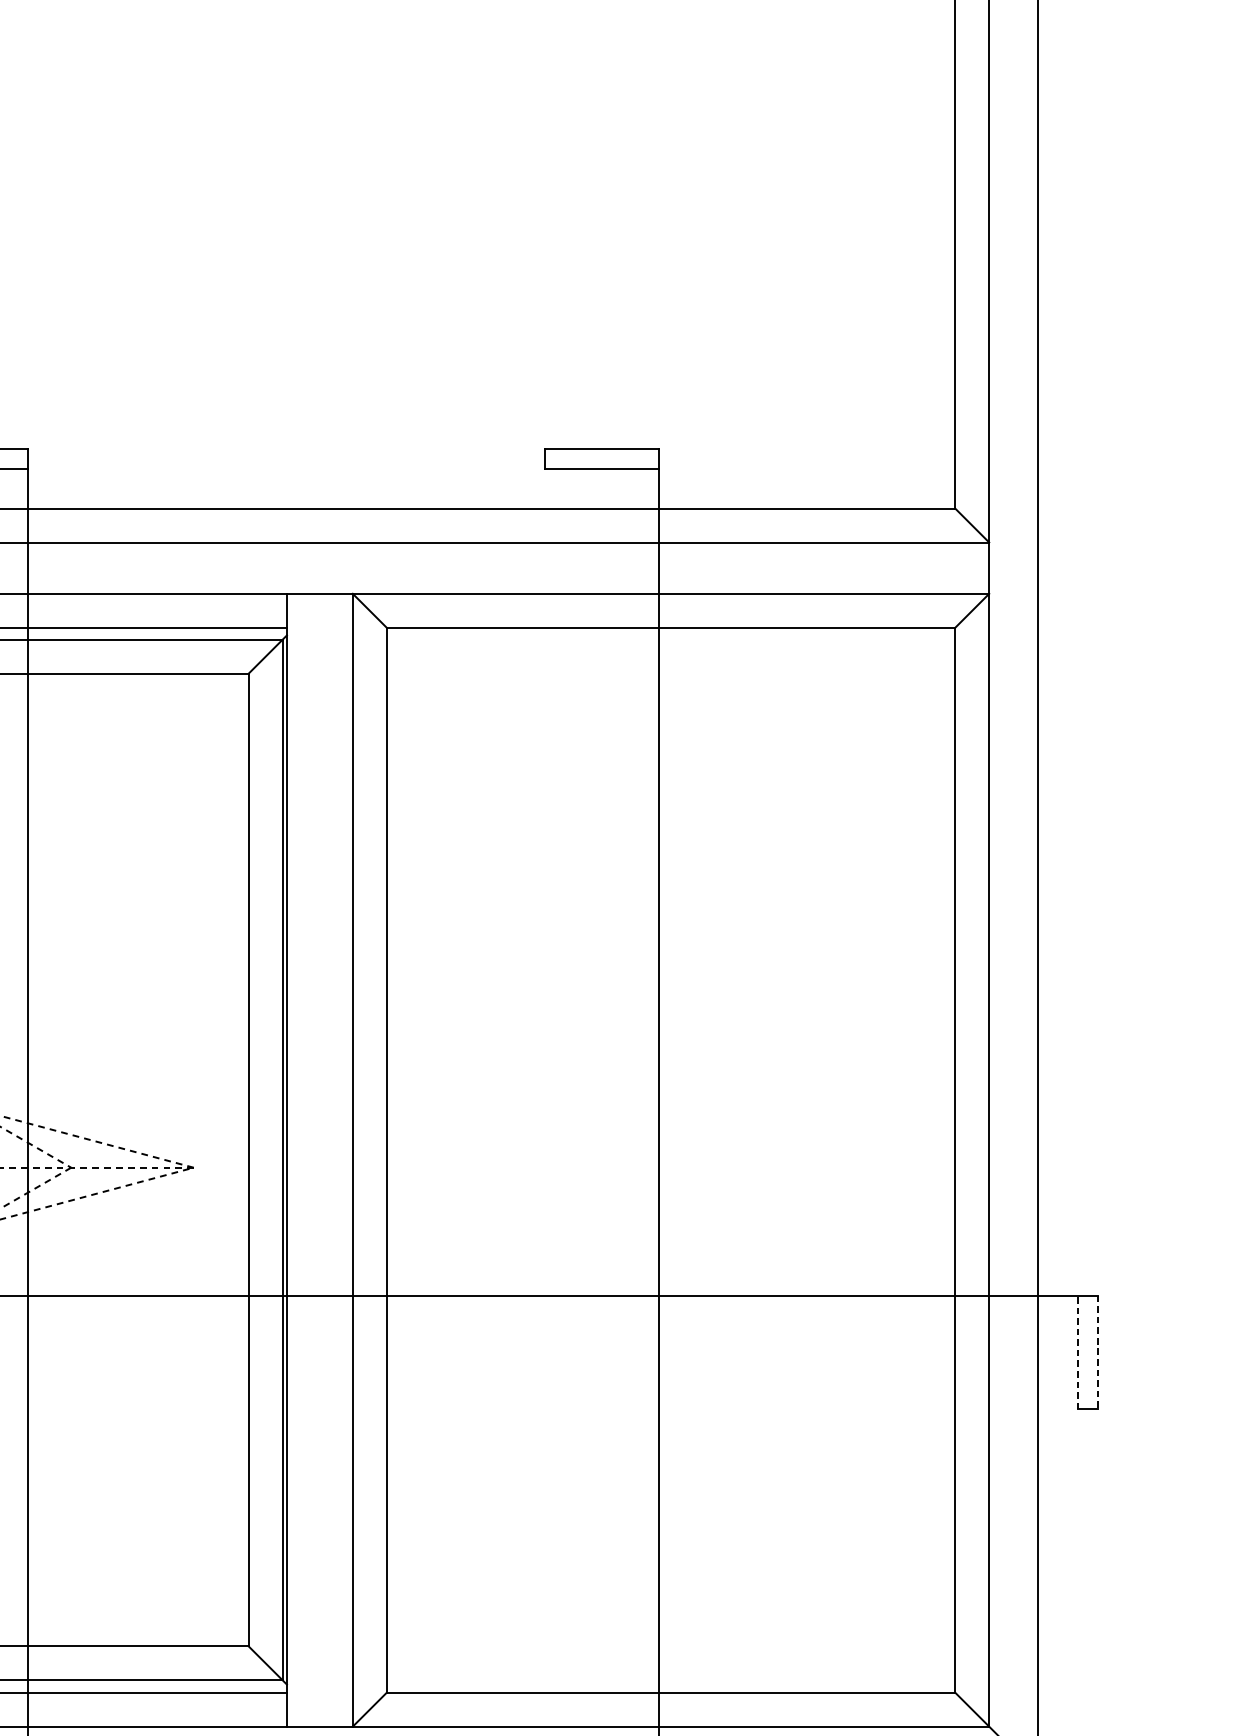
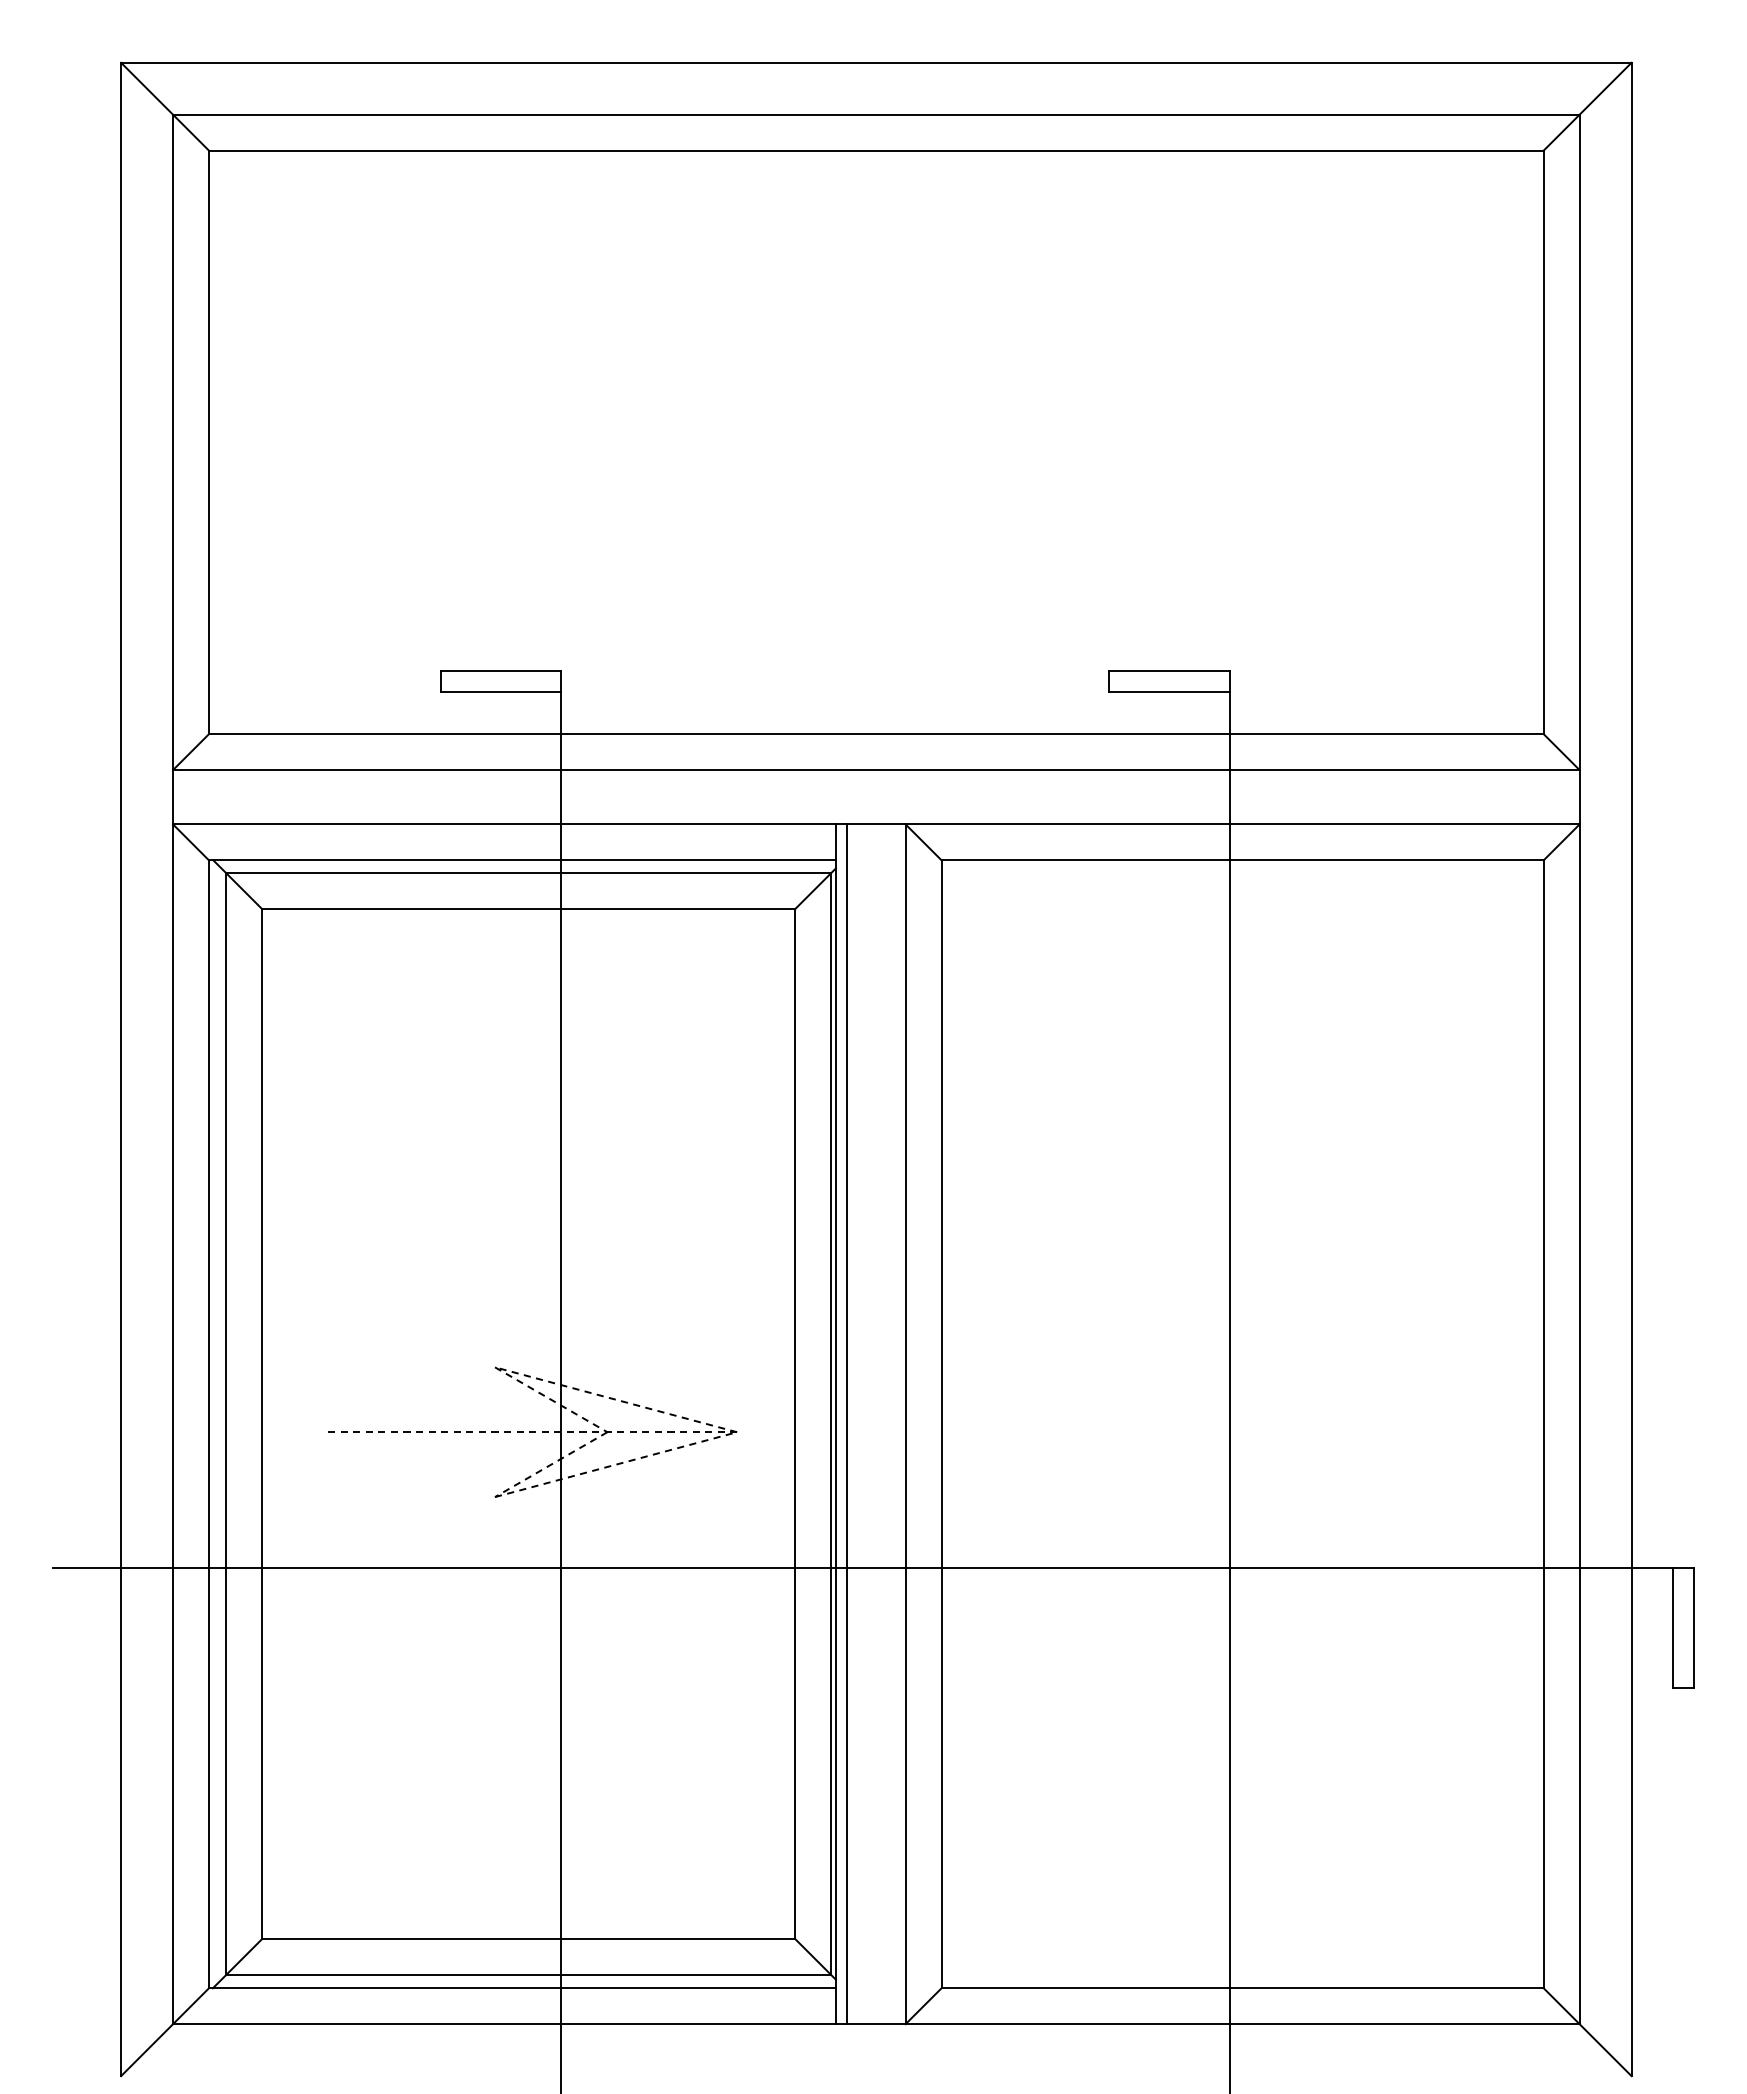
line: (296, 1160) -> (846, 1424), added
line: (1077, 1352) -> (1673, 1627), dashed -> solid
line: (1097, 1353) -> (1694, 1628), dashed -> solid

